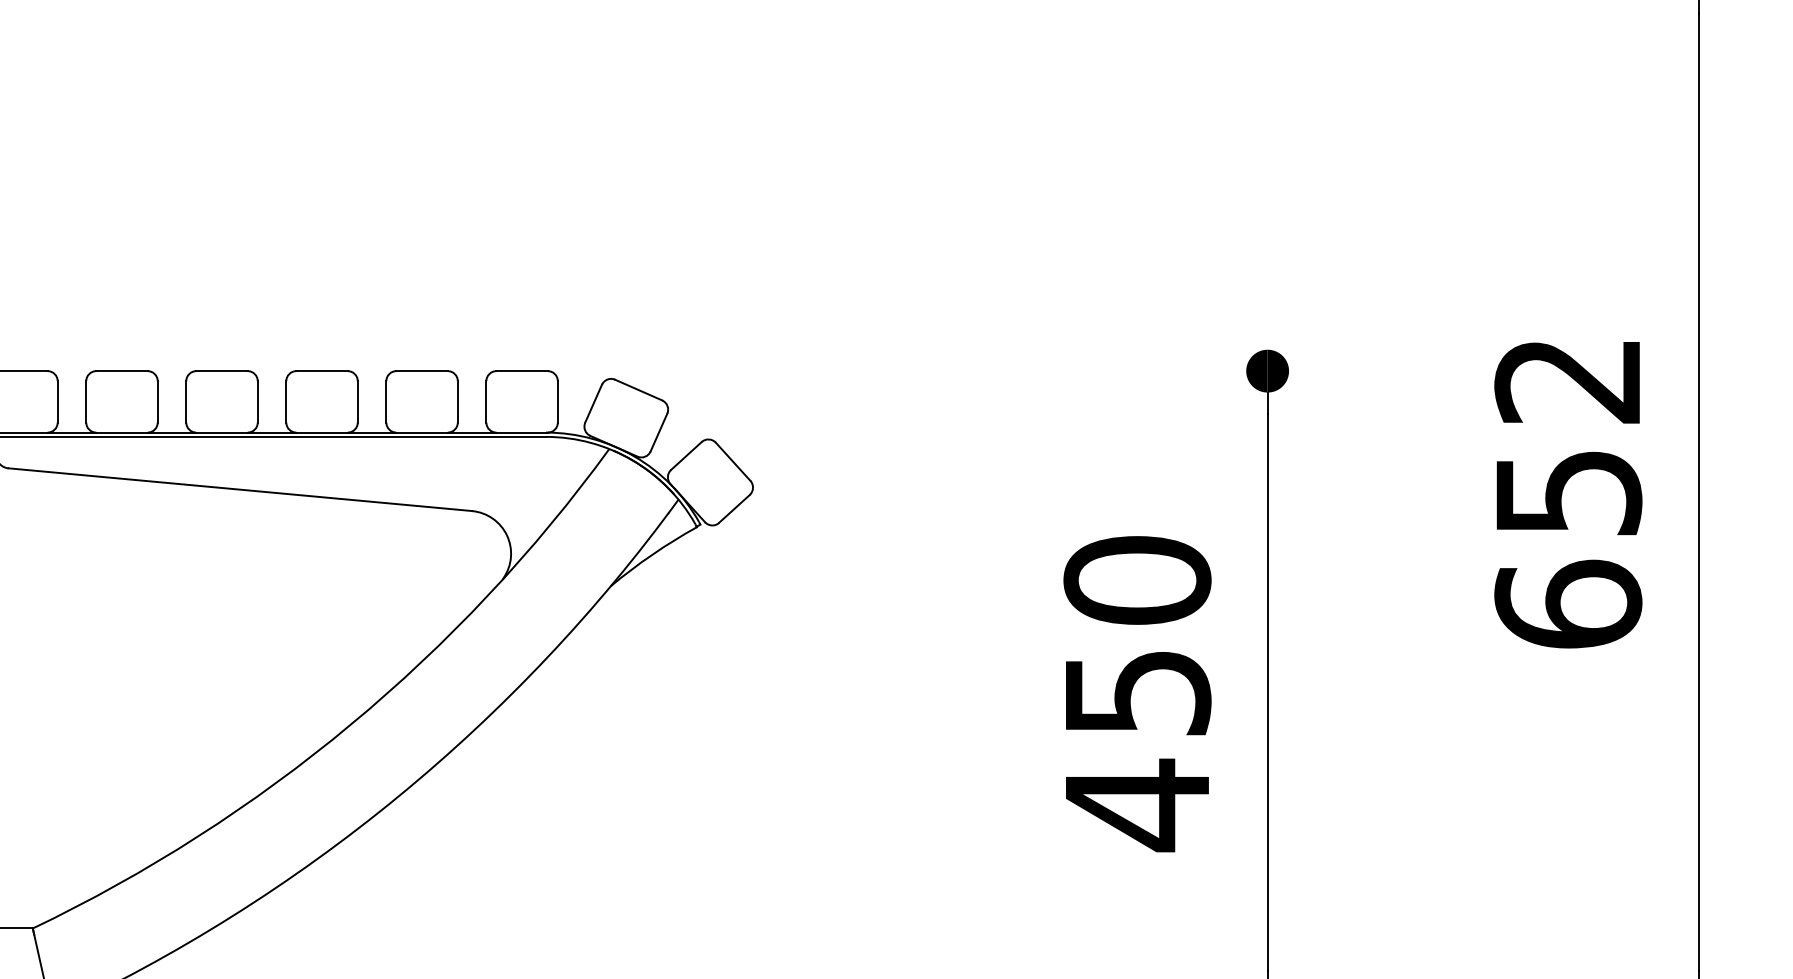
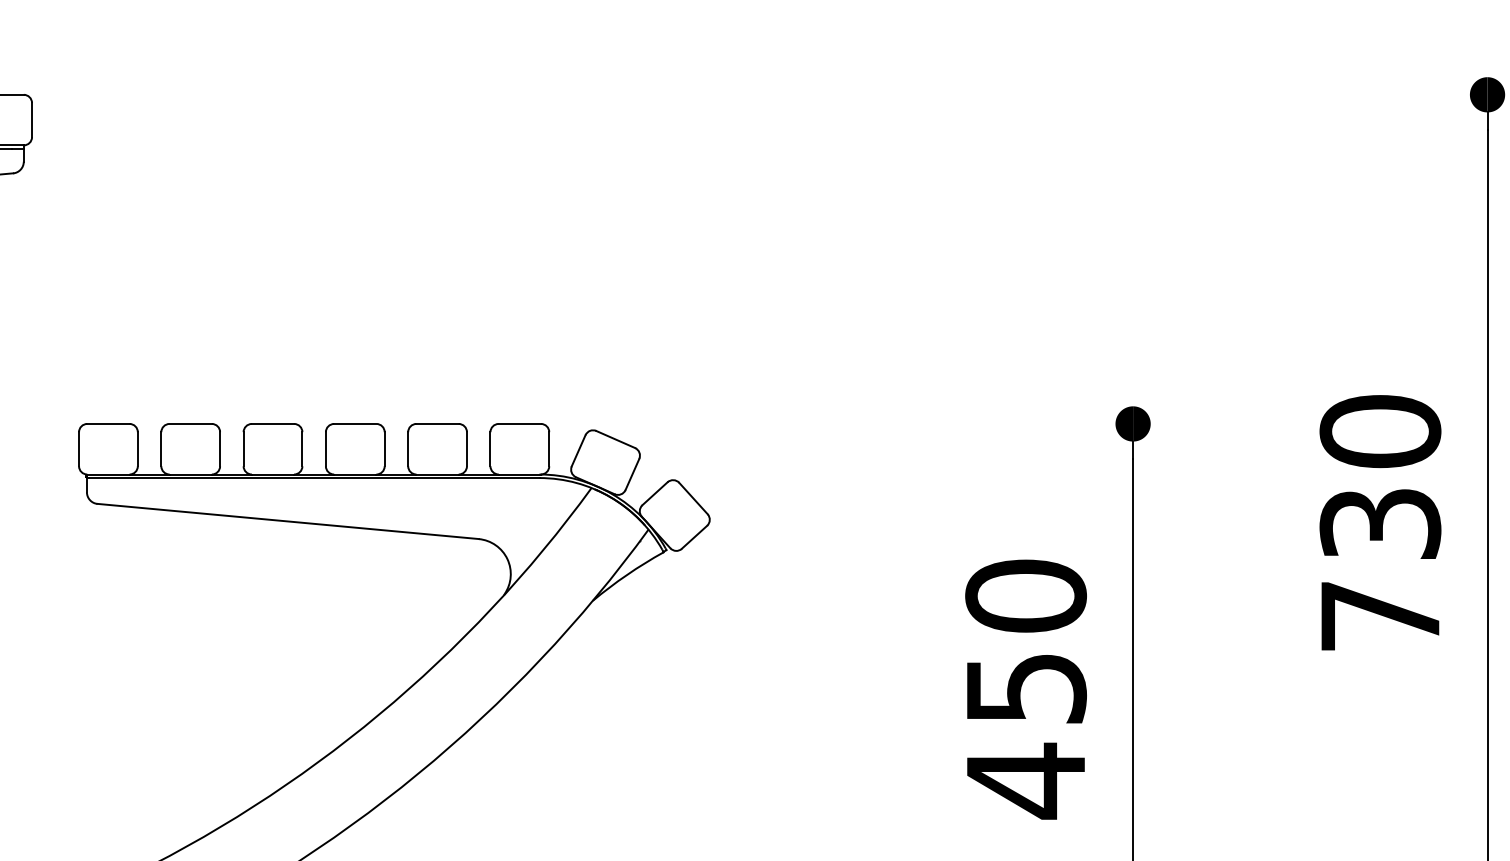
text: (1568, 492) -> (1380, 523), 652 -> 730

